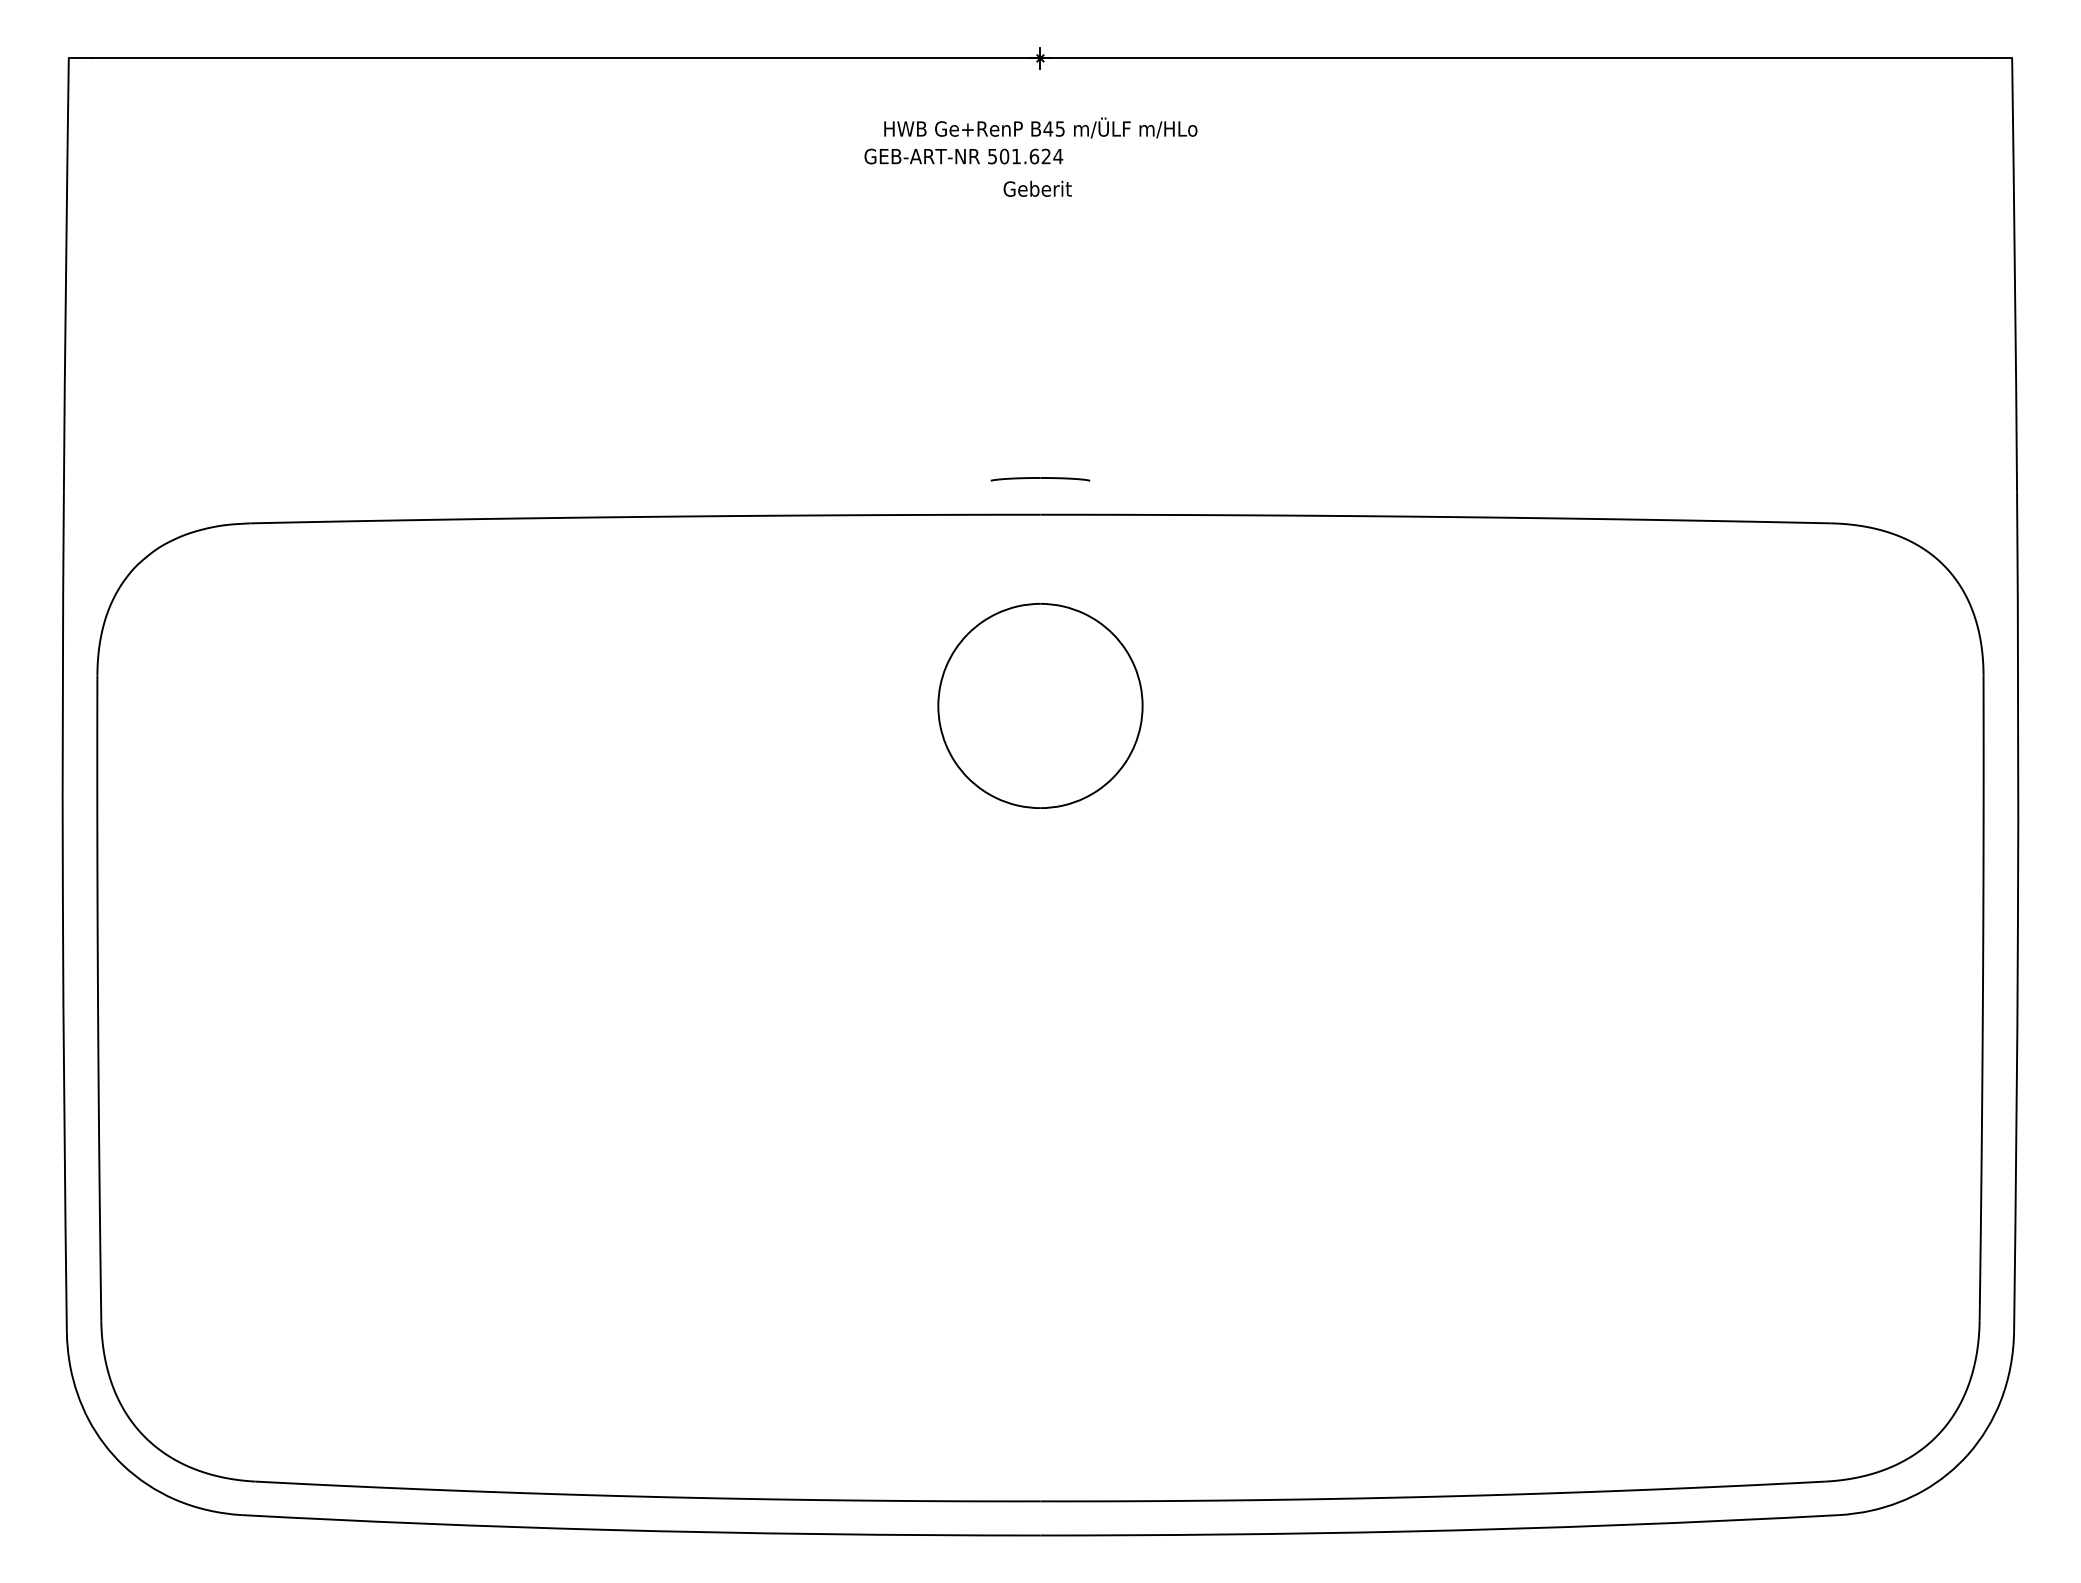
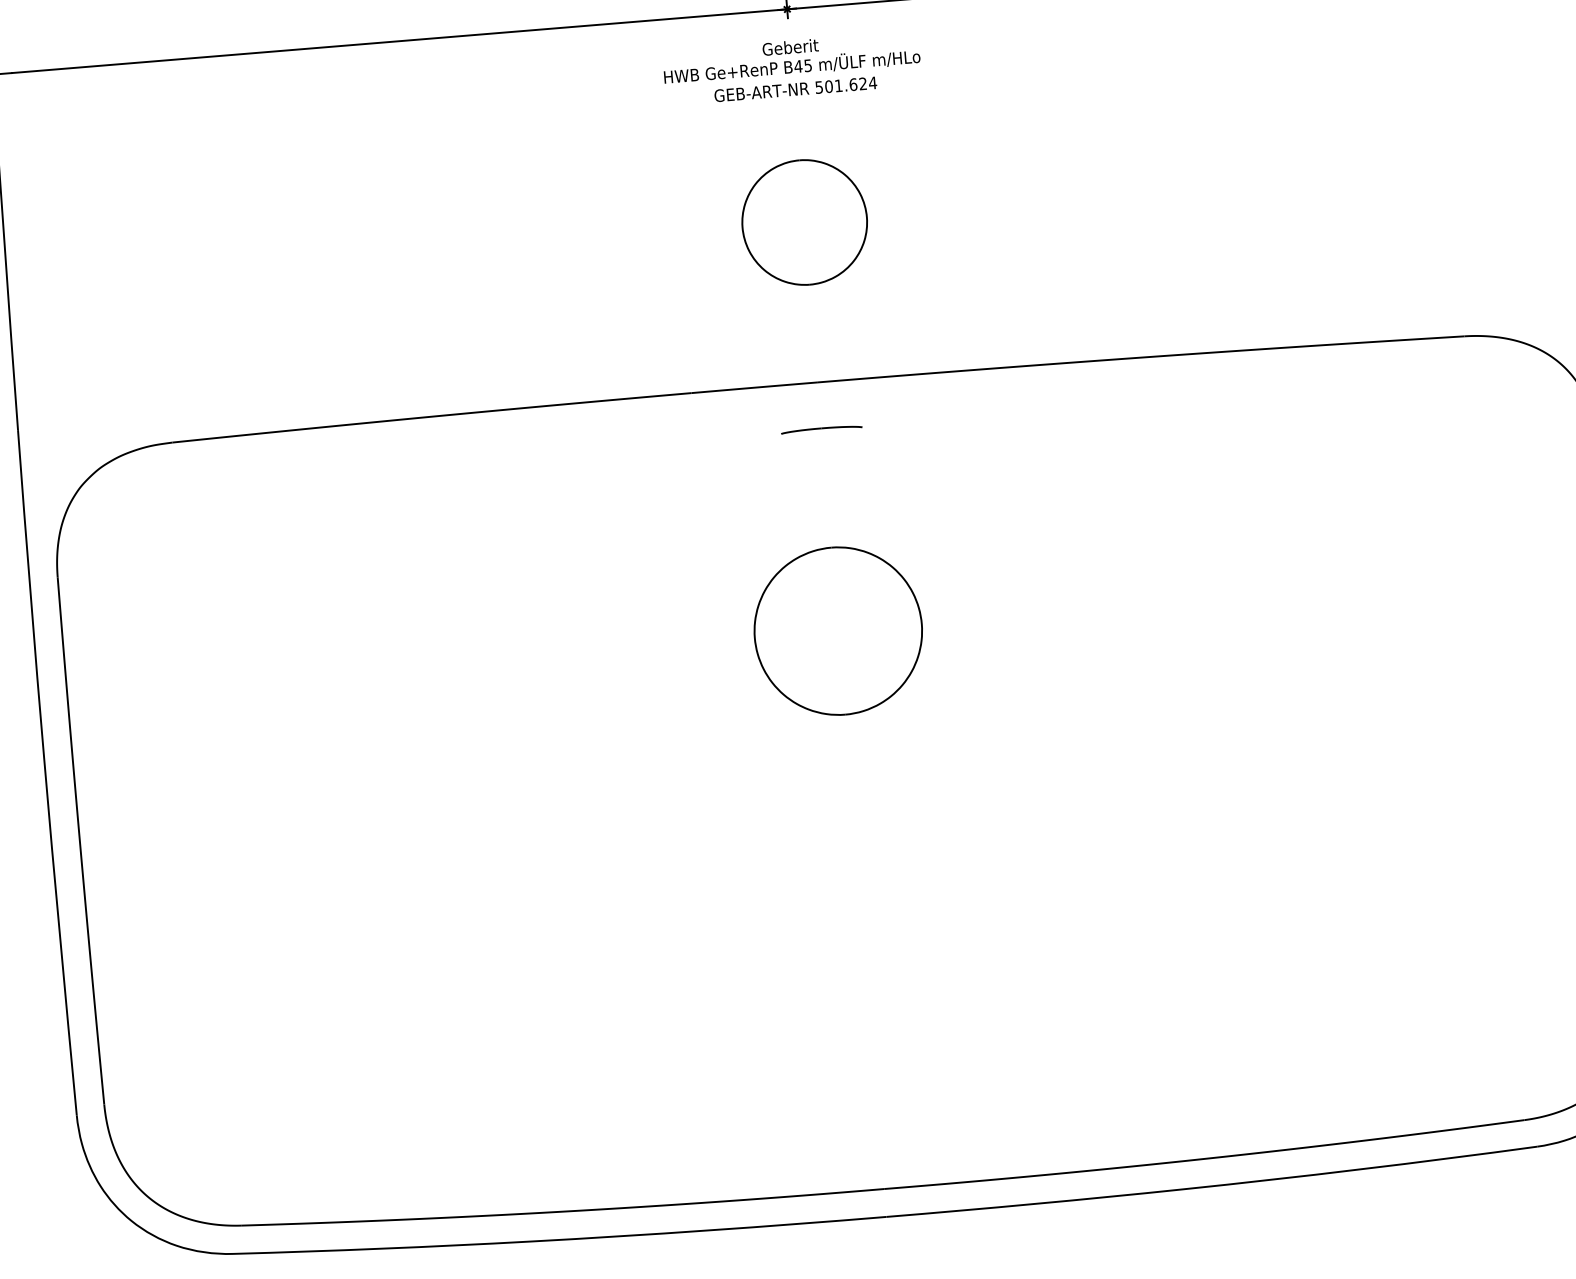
text: (963, 156) -> (795, 89), moved
text: (1037, 188) -> (790, 47), moved
part: (1040, 319) -> (804, 222), added
part: (1040, 479) -> (821, 429), moved
part: (1040, 705) -> (838, 630), moved

